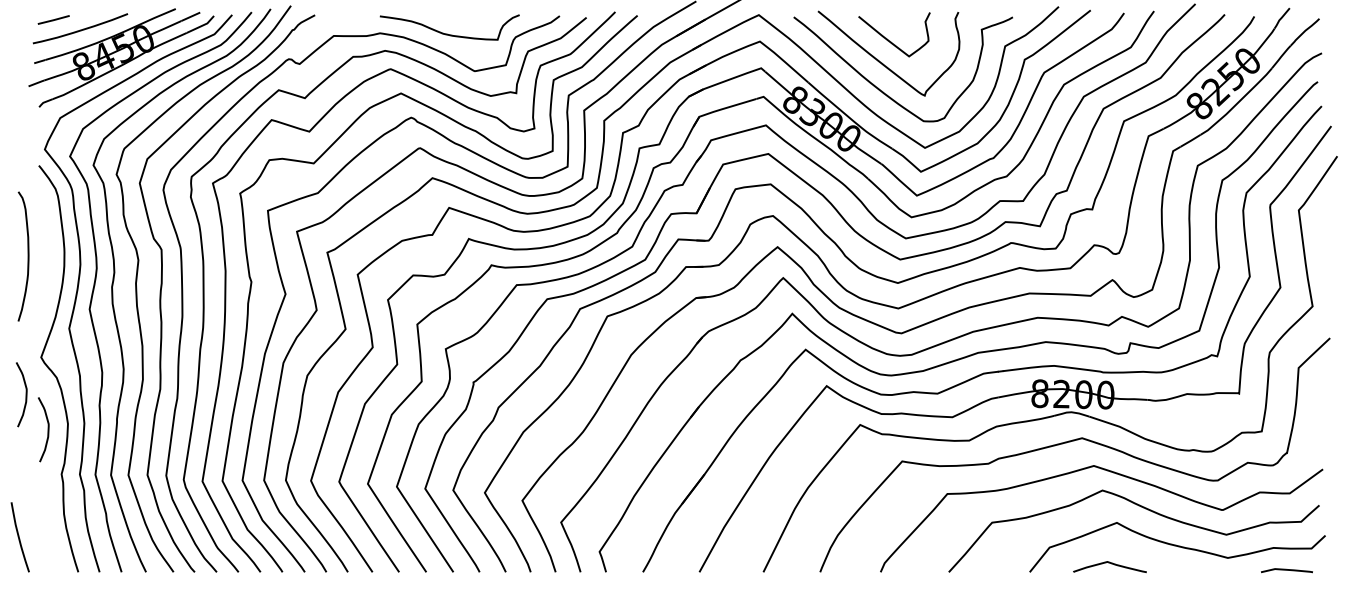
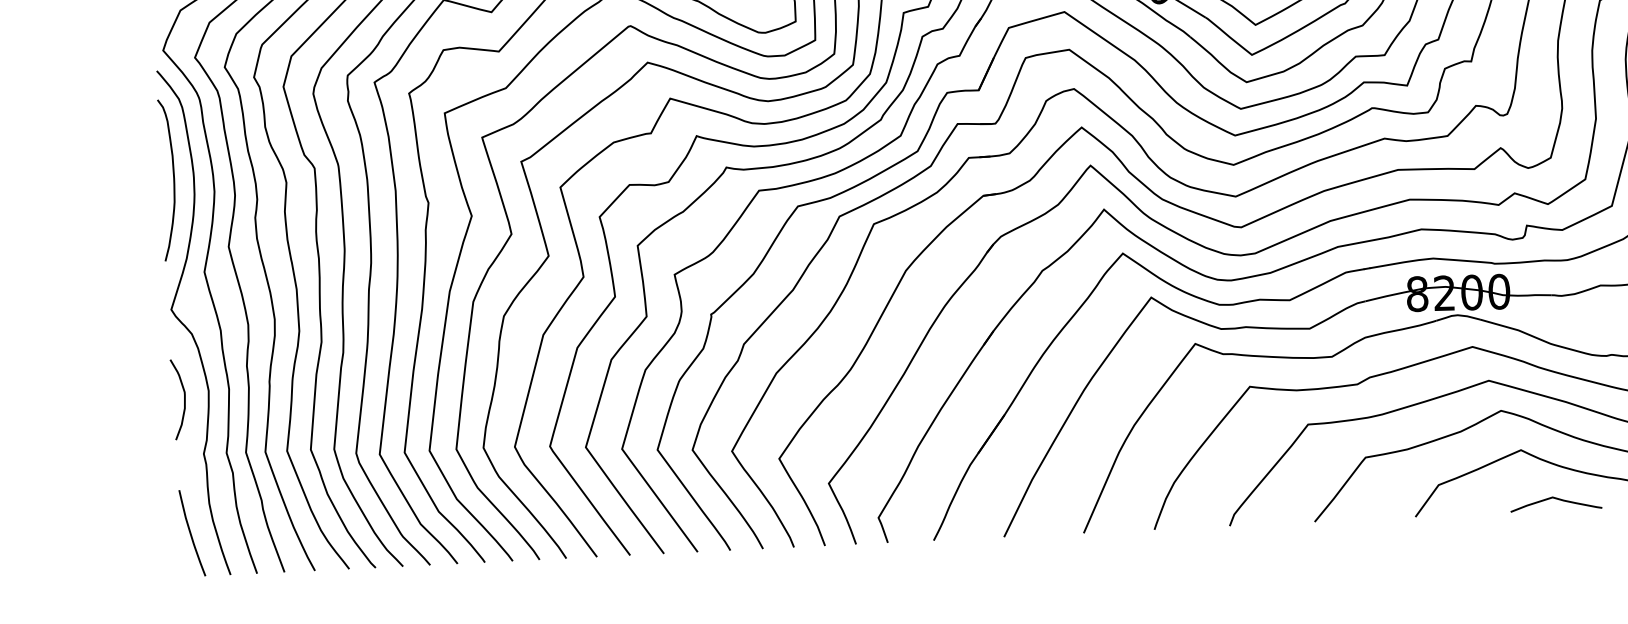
curve: (27, 256) -> (172, 179), moved
curve: (25, 394) -> (154, 356), removed
curve: (19, 537) -> (191, 533), moved
curve: (1111, 564) -> (1557, 500), moved

